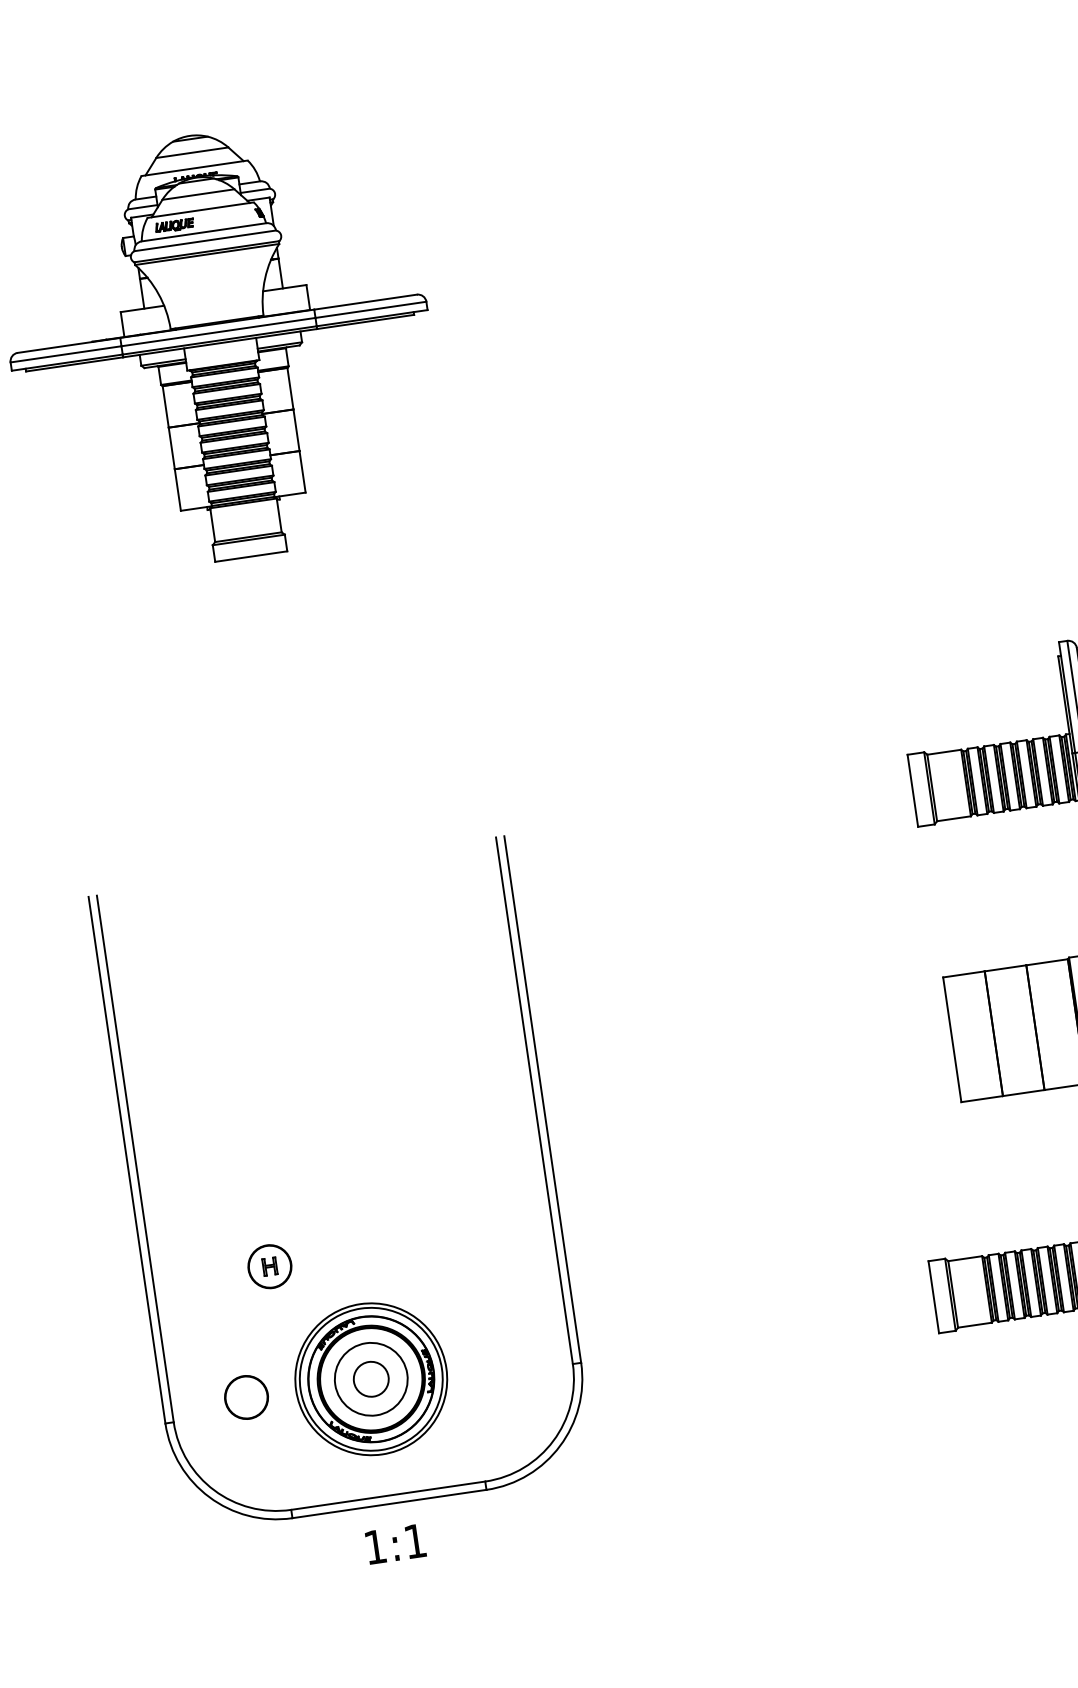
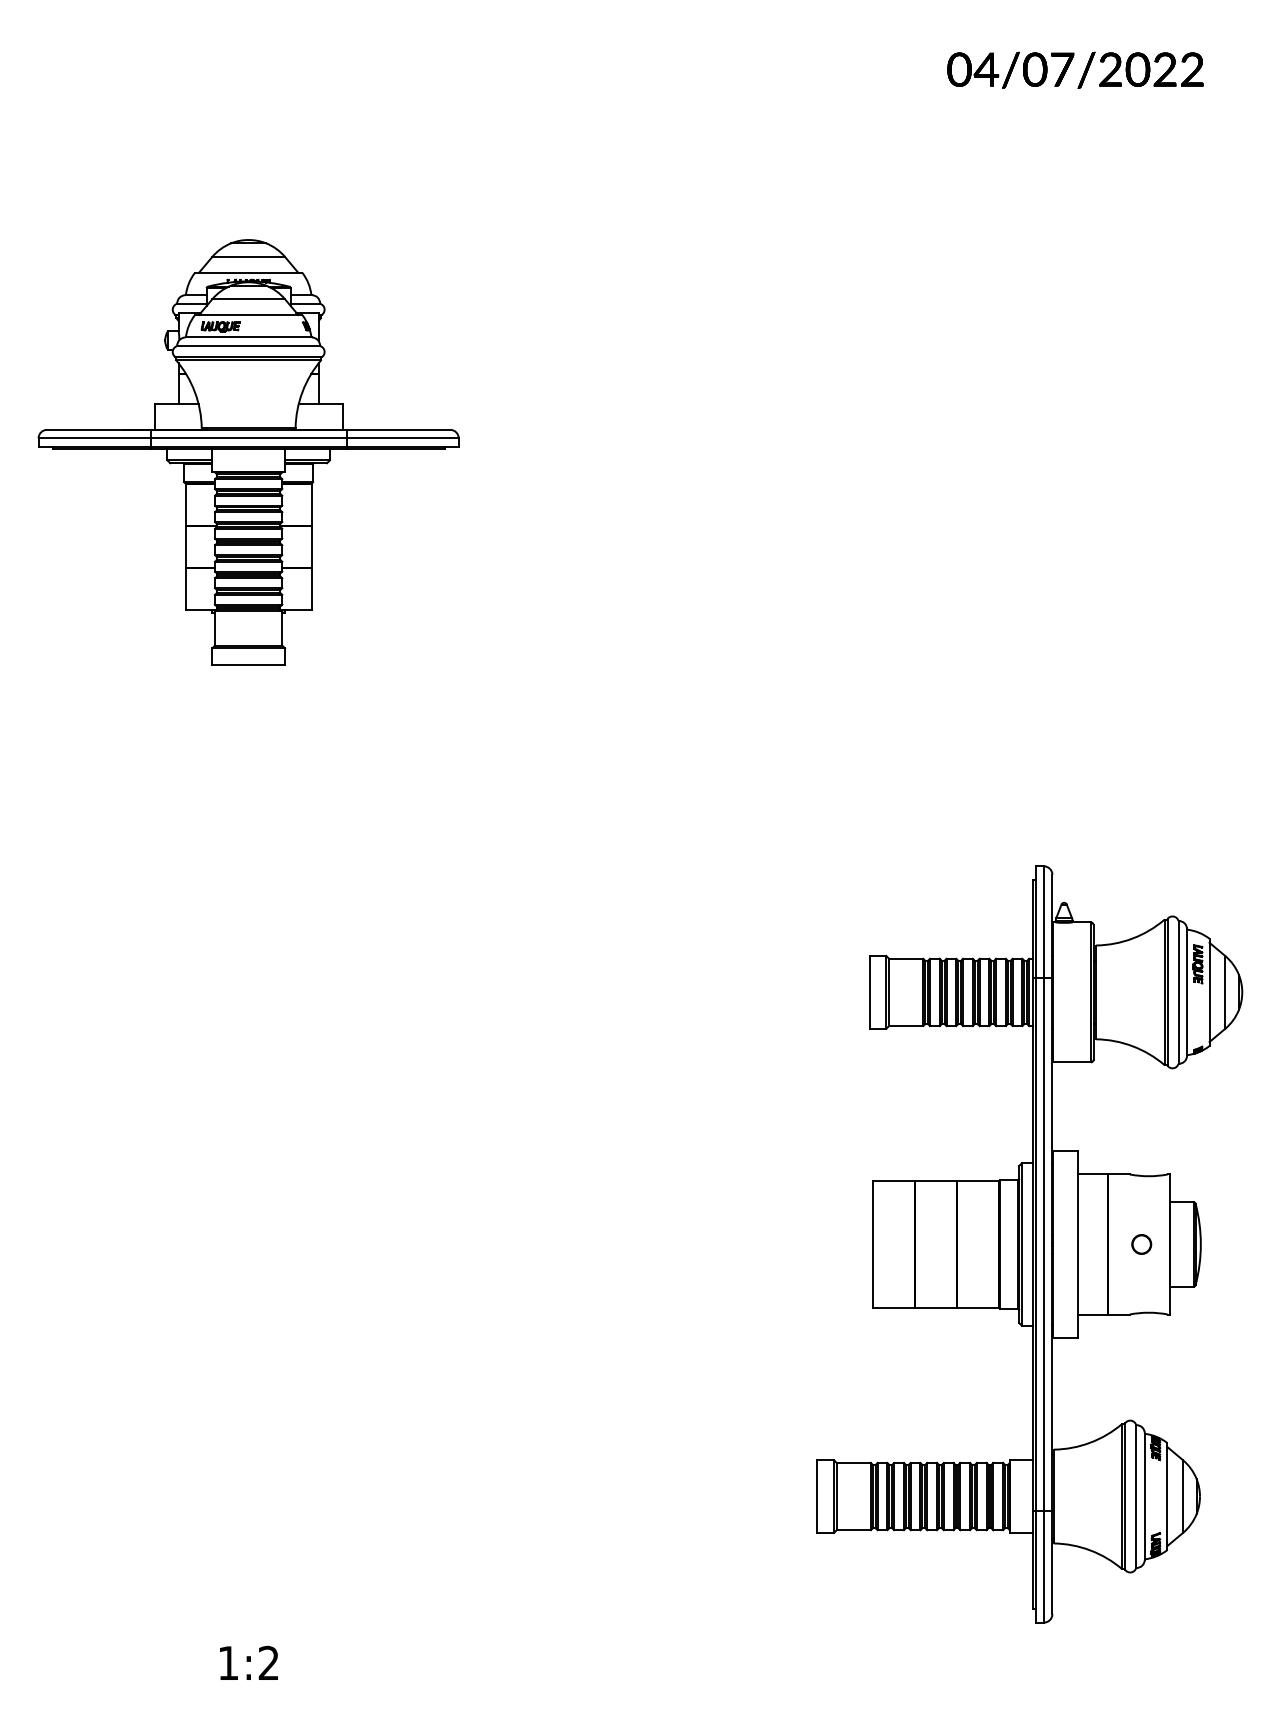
part: (285, 1250) -> (182, 1356), removed
text: (414, 1540) -> (268, 1662), 1:1 -> 1:2

